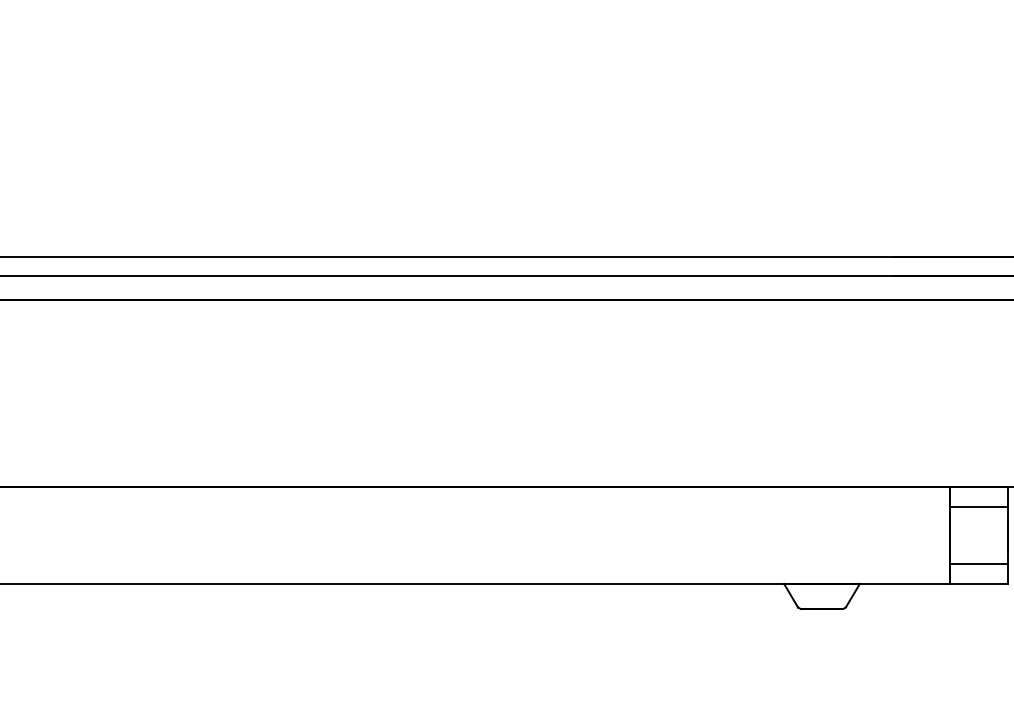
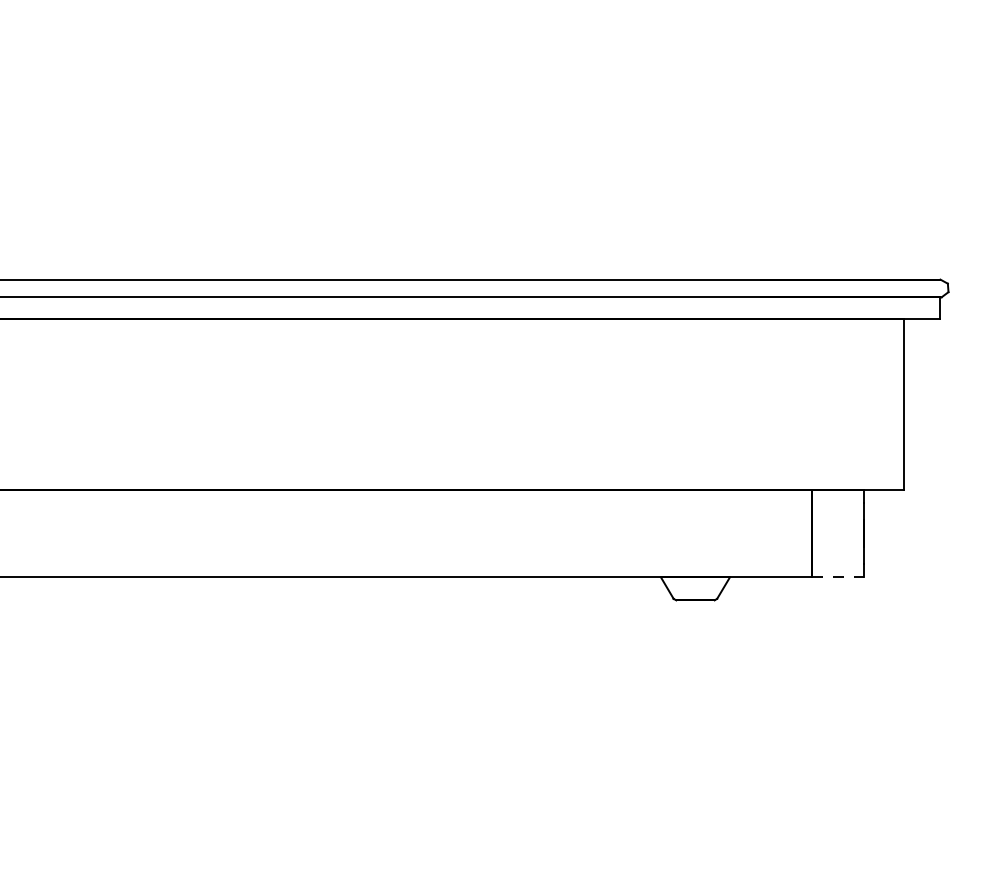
line: (979, 507) -> (838, 507), removed
line: (979, 564) -> (838, 559), removed
line: (979, 583) -> (838, 577), solid -> dashed

